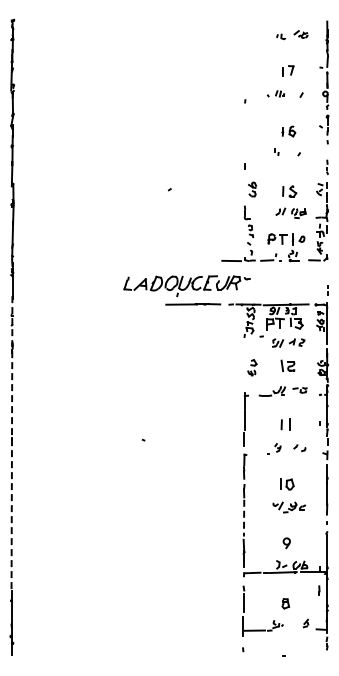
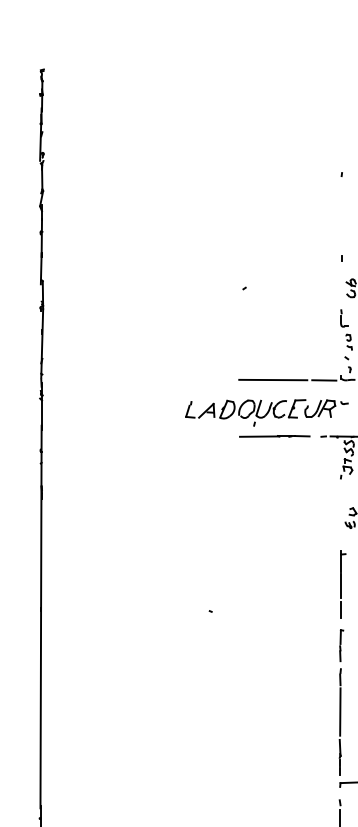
line: (191, 260) -> (272, 379), added
line: (11, 444) -> (40, 617), dashed -> solid
line: (244, 518) -> (340, 712), dashed -> solid

